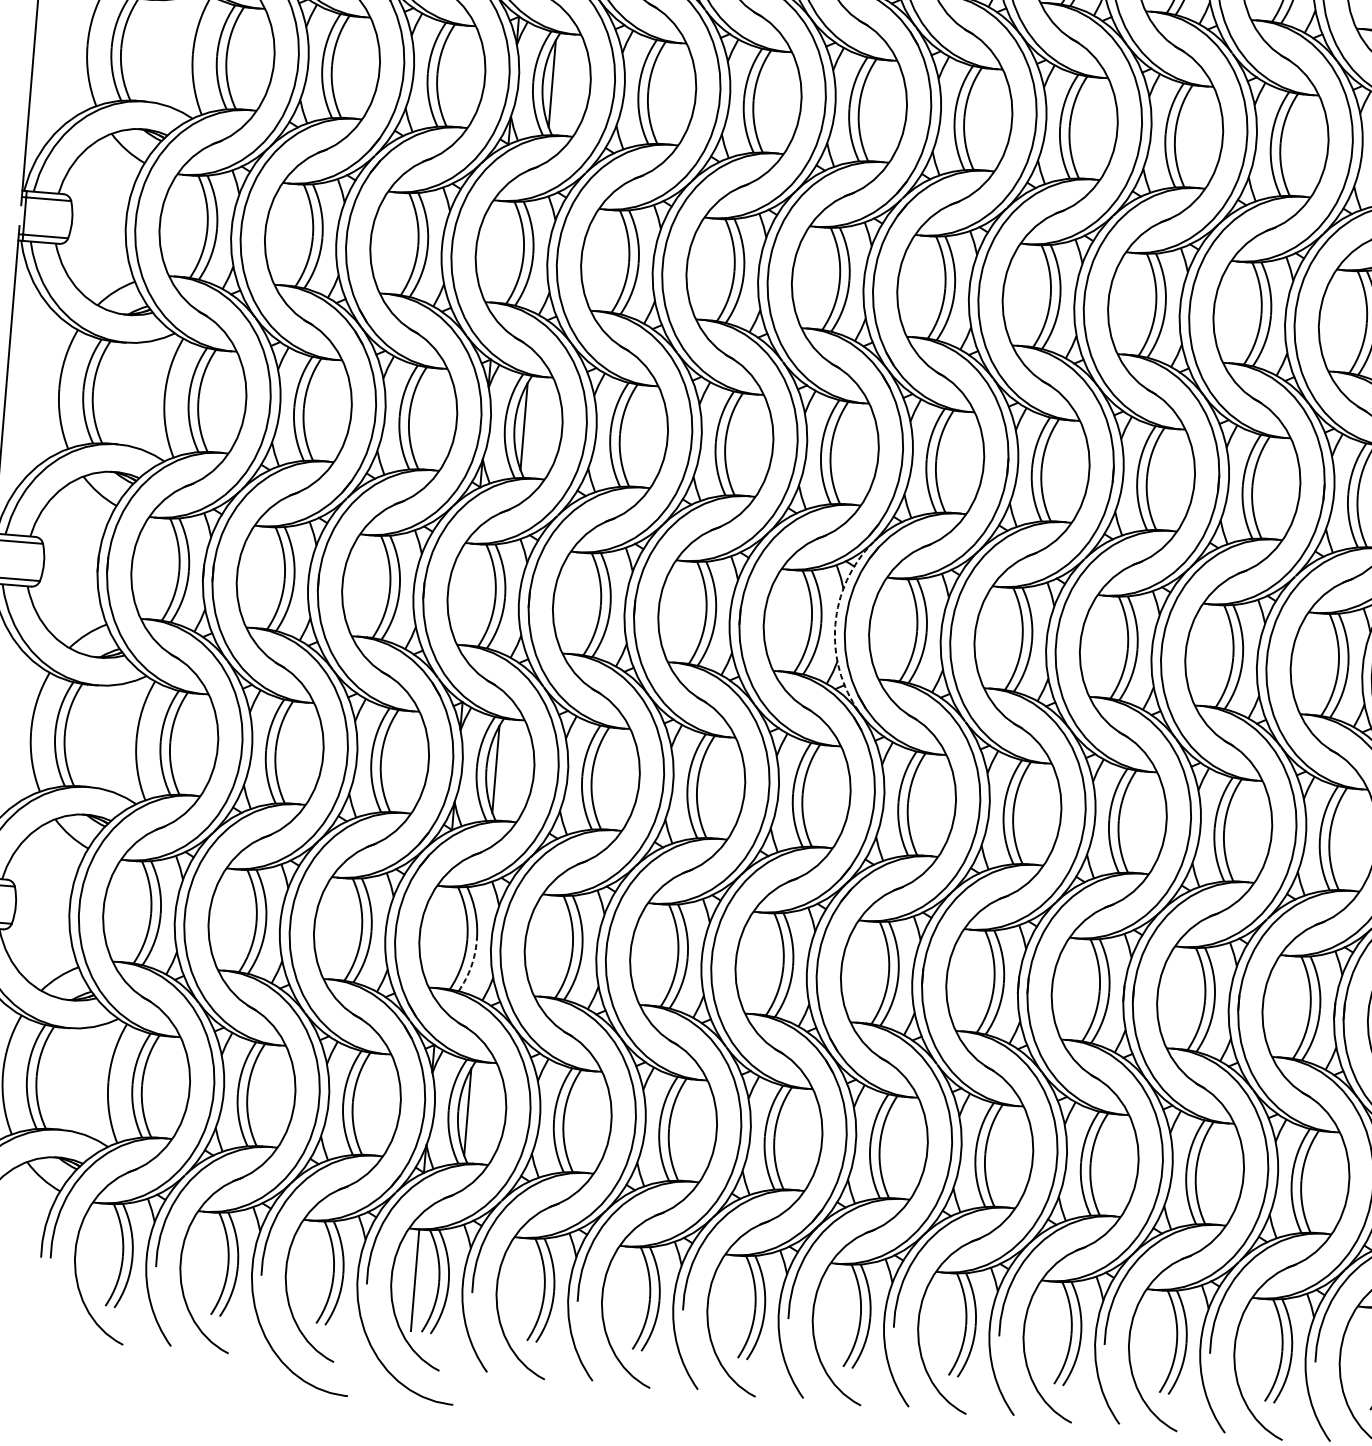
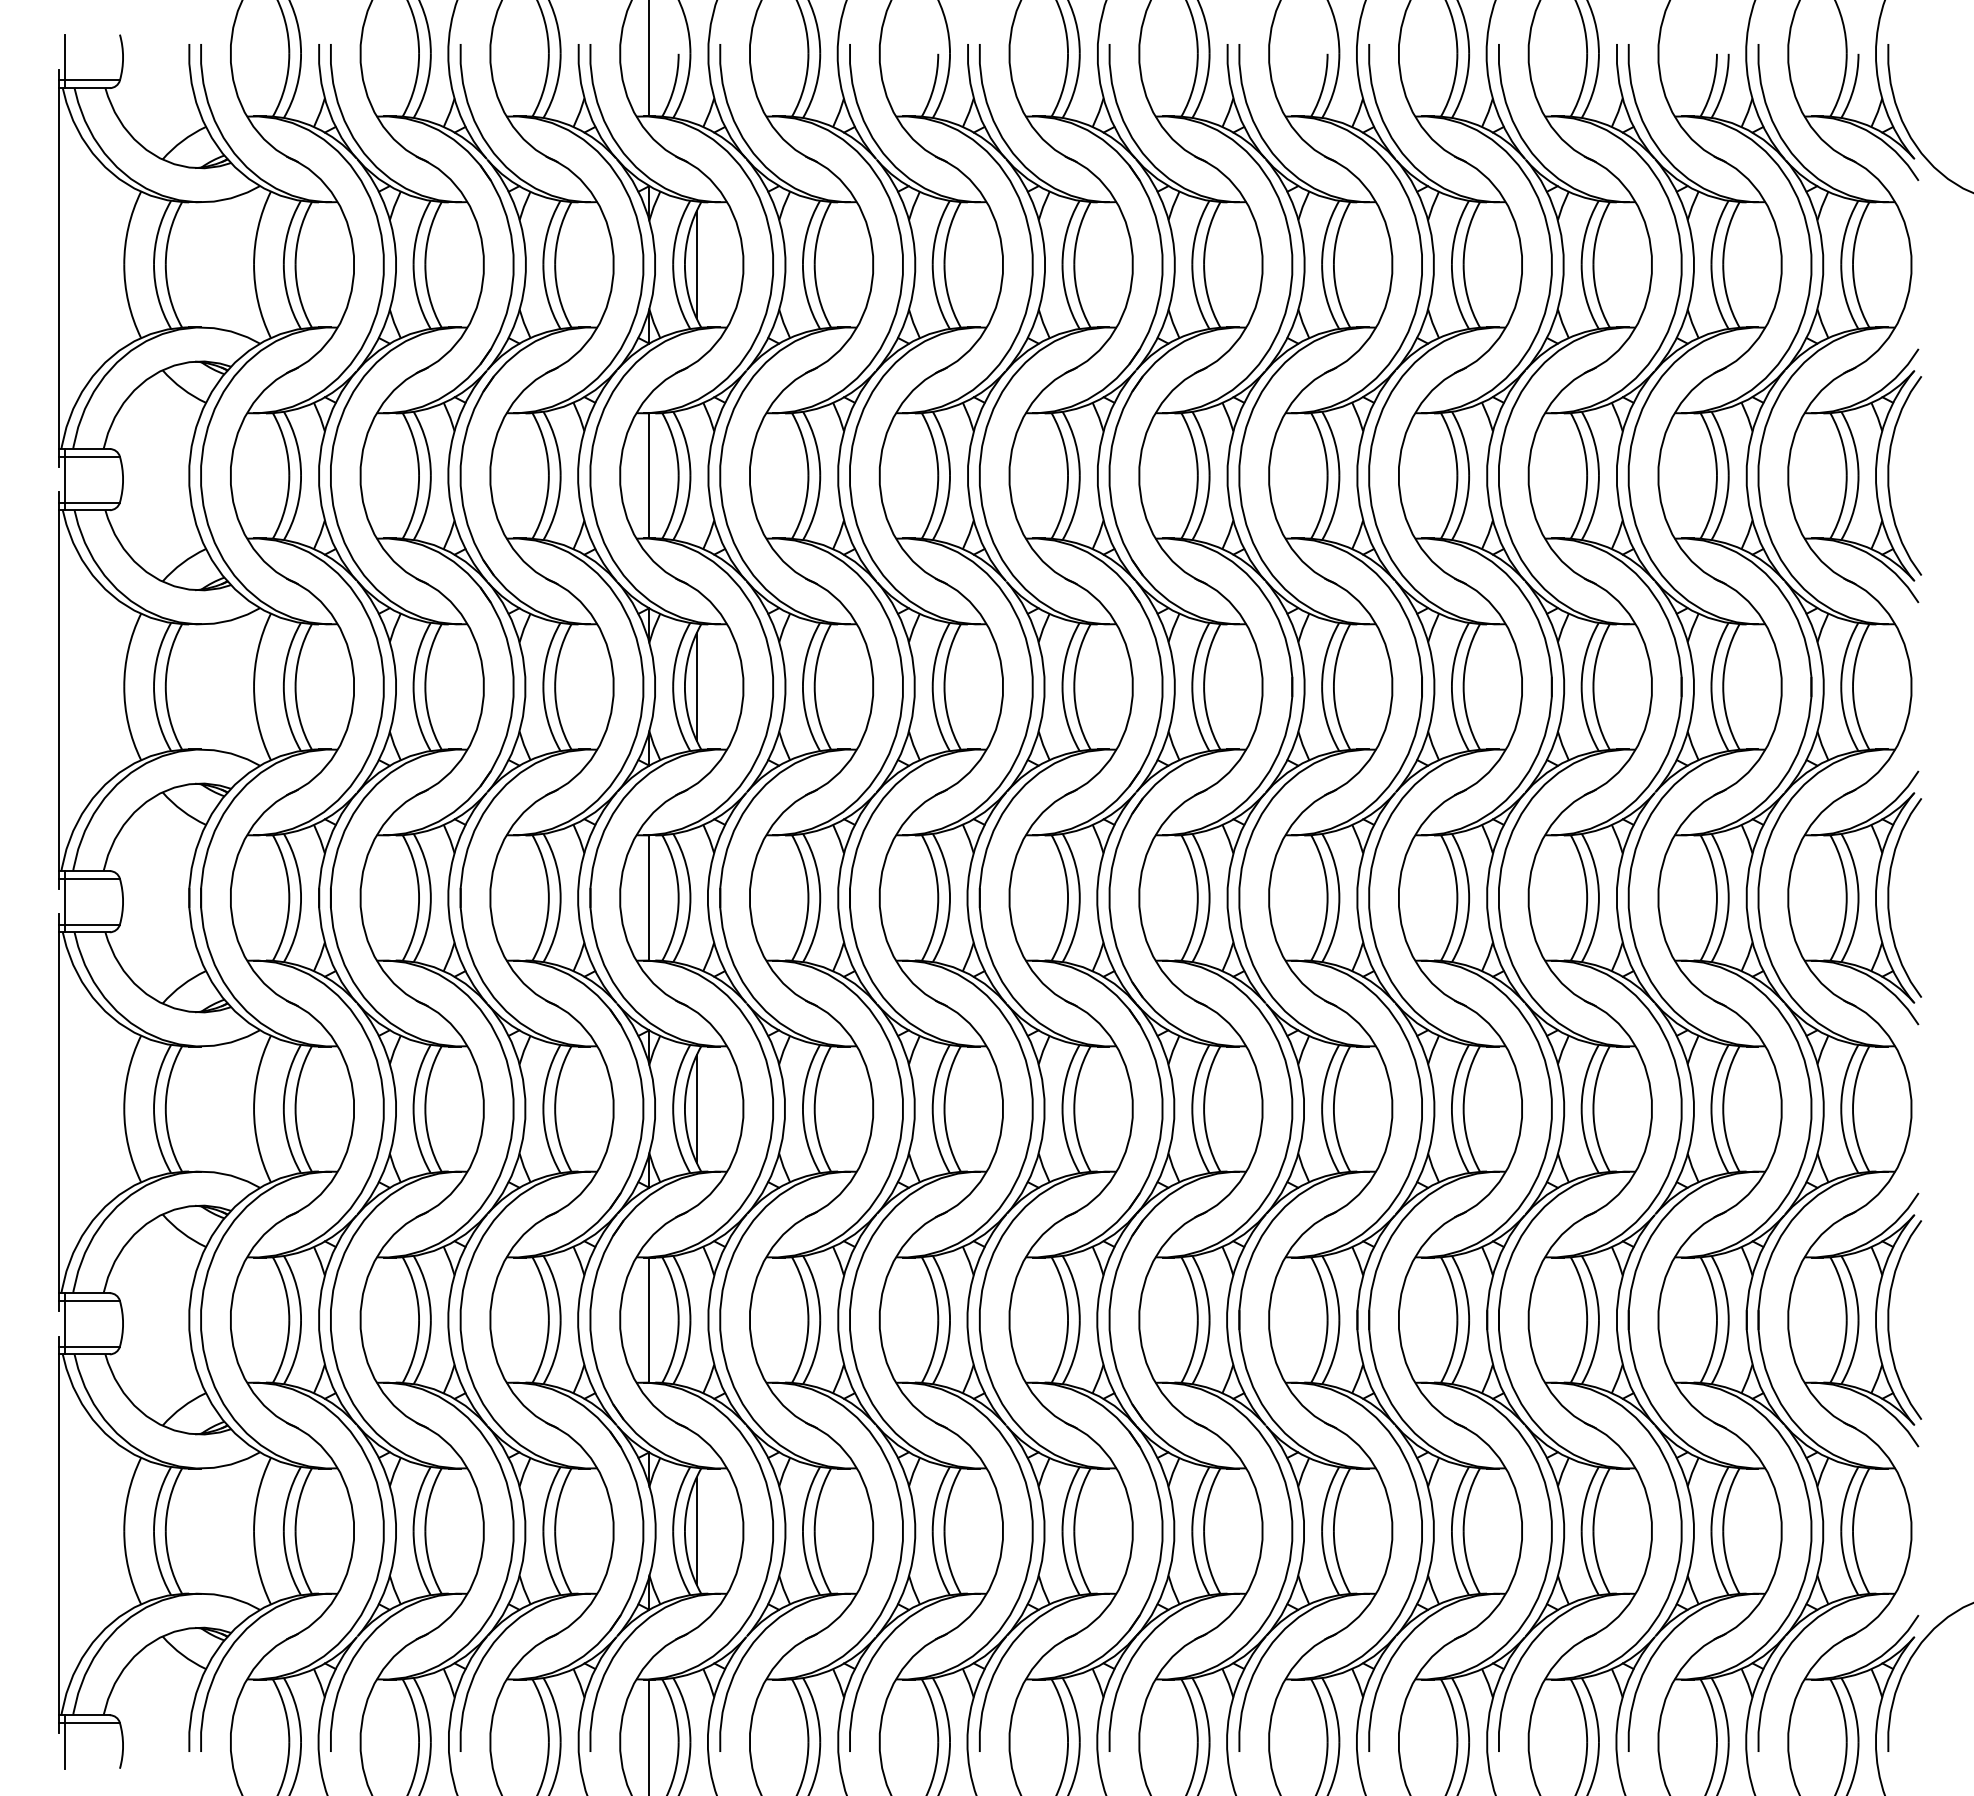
line: (500, 251) -> (649, 475), added
line: (471, 594) -> (649, 897), added
arc: (835, 624) -> (1097, 897), dashed -> solid
line: (443, 937) -> (649, 1319), added
arc: (471, 967) -> (686, 1353), dashed -> solid

